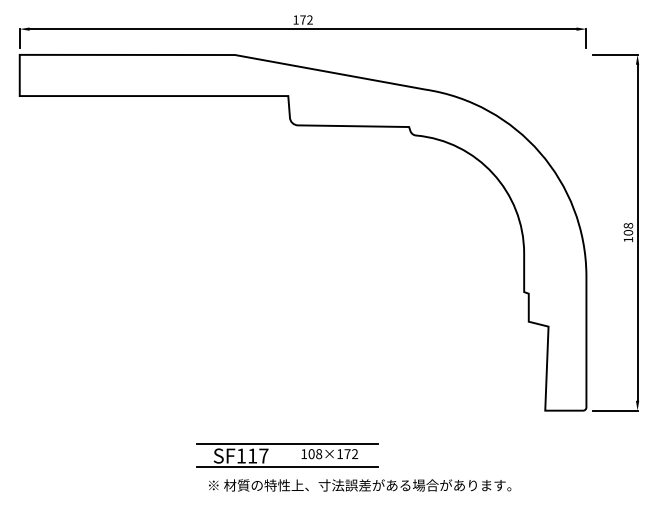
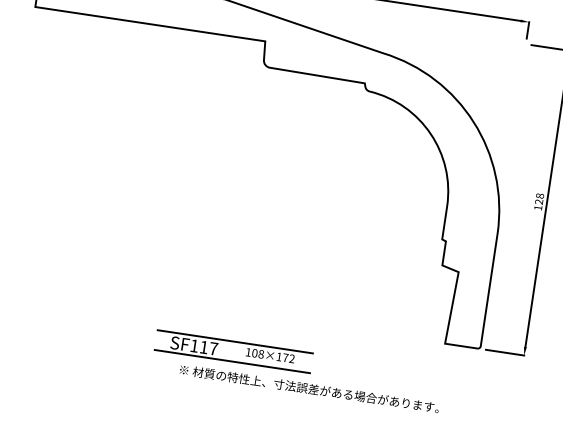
text: (628, 232) -> (539, 201), 108 -> 128
part: (287, 444) -> (235, 341), moved
text: (360, 485) -> (309, 388), moved

